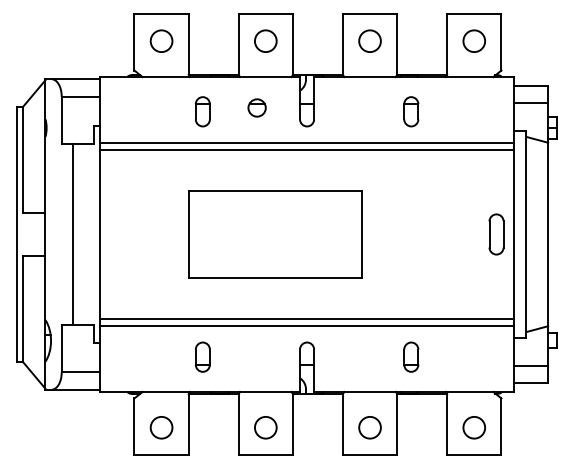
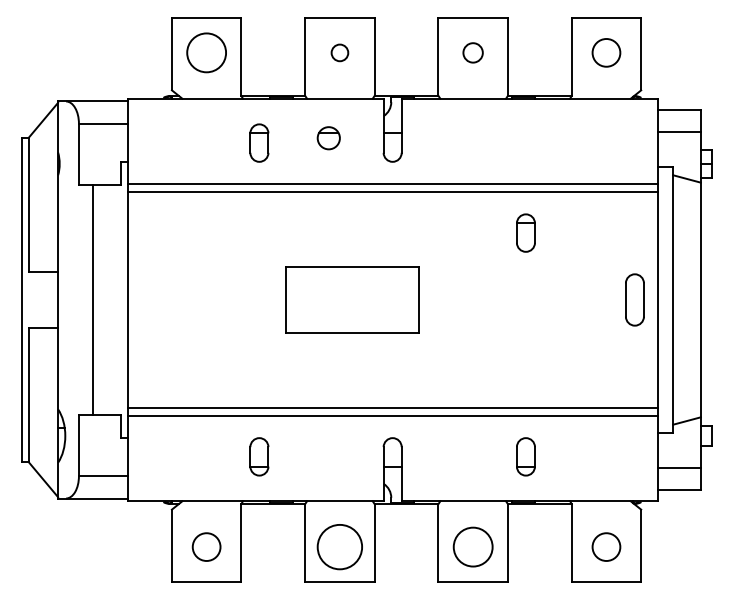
circle: (161, 40) -> (206, 52), size x1.4
circle: (265, 40) -> (339, 52), size x0.6
circle: (369, 40) -> (472, 52), size x0.7
part: (410, 111) -> (525, 232), moved
part: (274, 234) -> (351, 299), size x0.6
circle: (265, 427) -> (339, 546), size x1.6
circle: (370, 427) -> (473, 546), size x1.4

